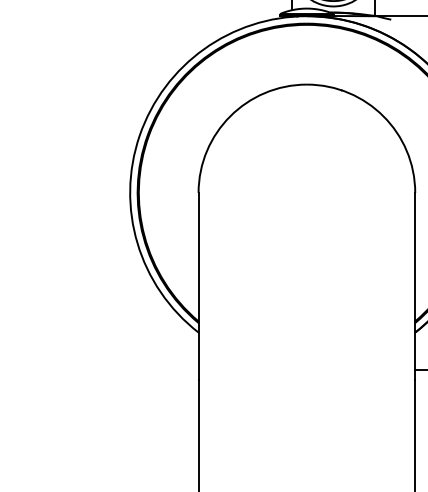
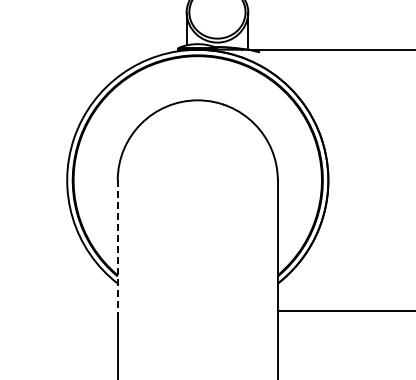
line: (198, 286) -> (117, 249), solid -> dashed

